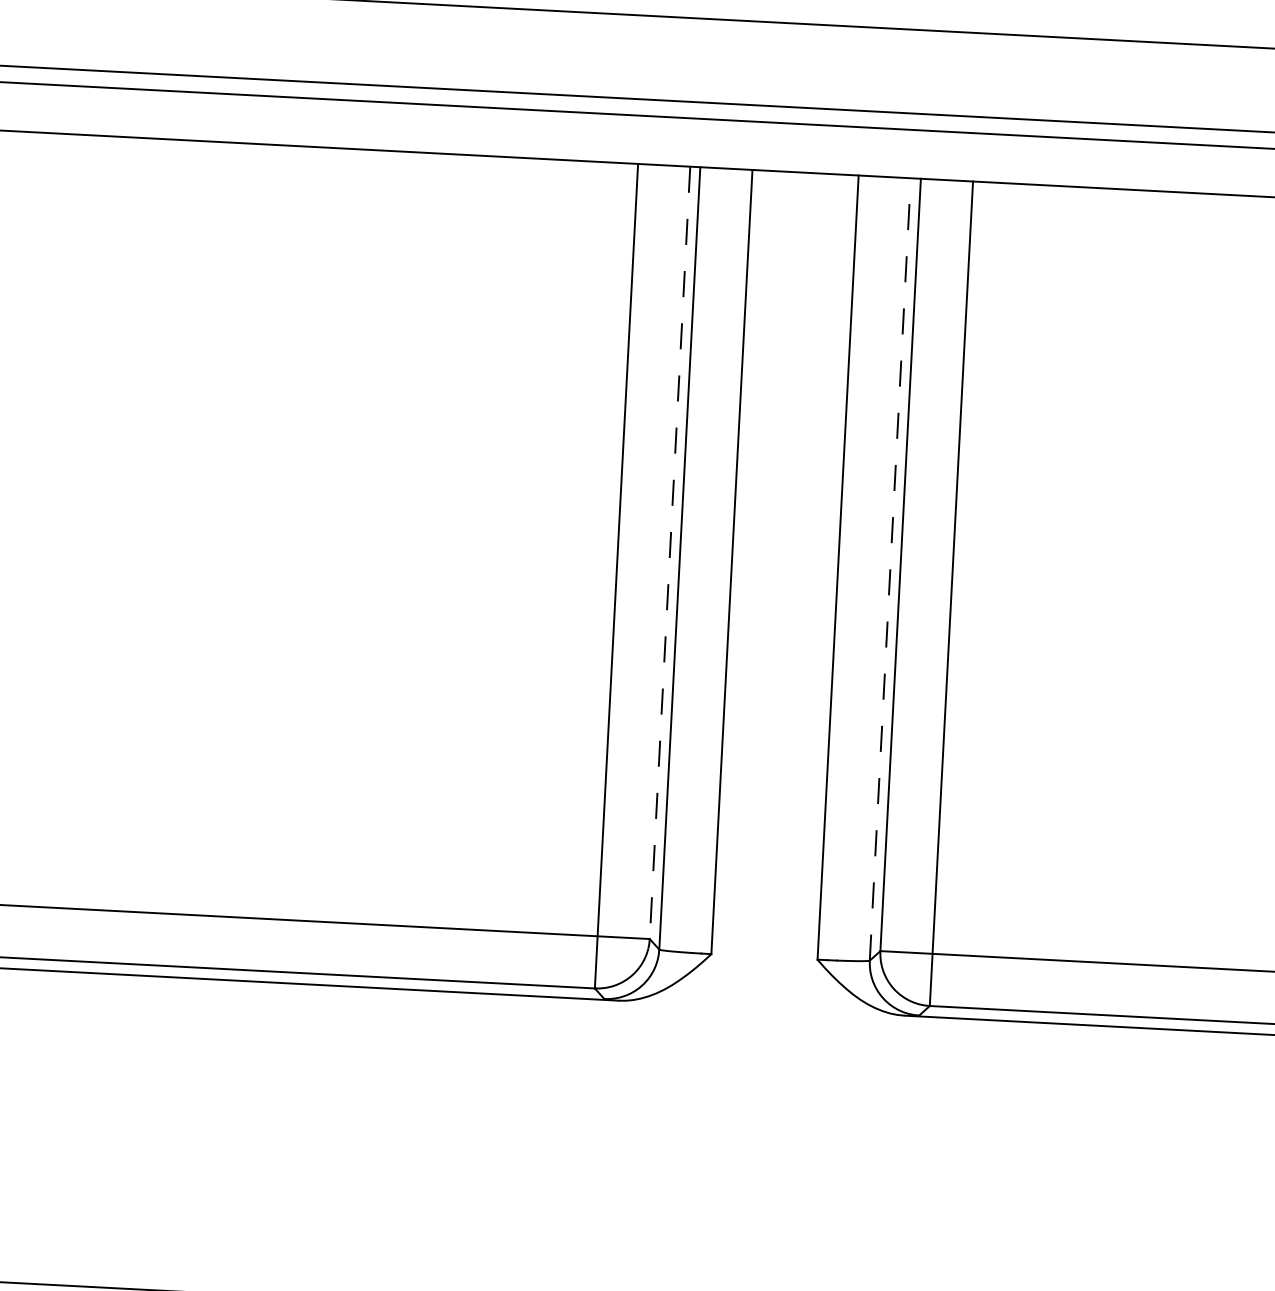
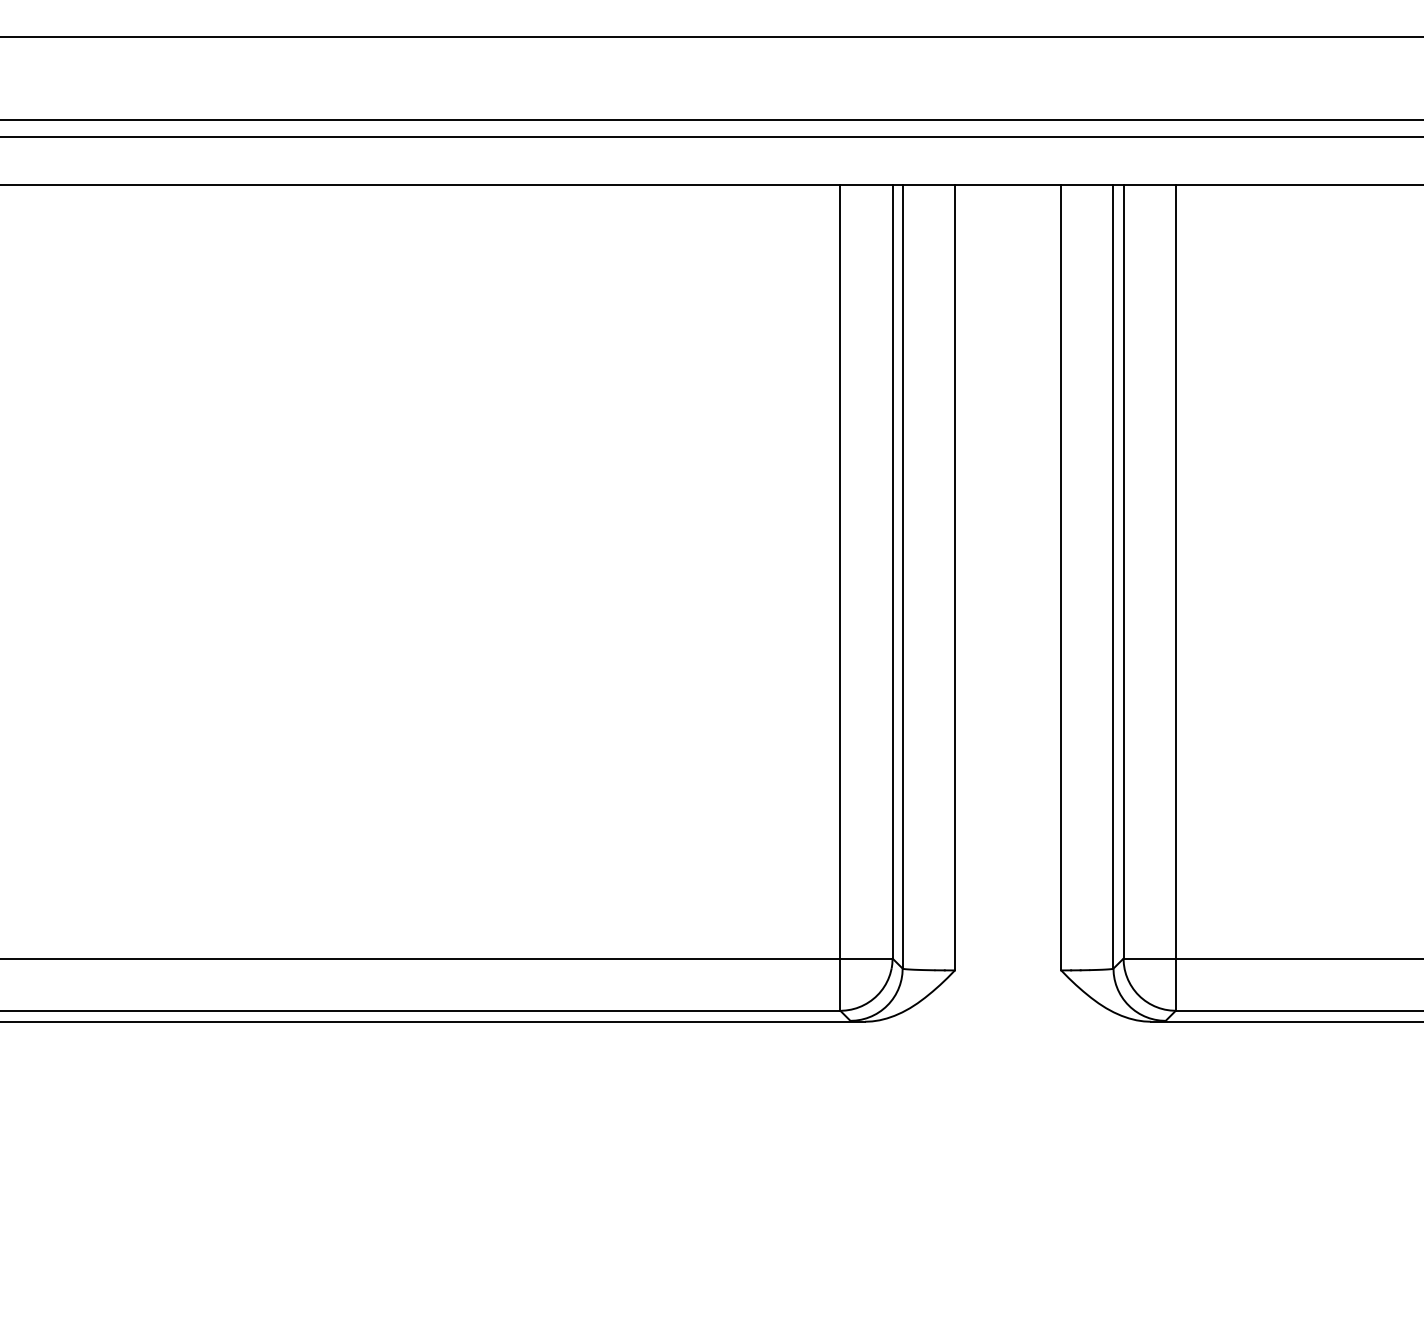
line: (669, 552) -> (892, 571), dashed -> solid
line: (890, 569) -> (1113, 576), dashed -> solid

